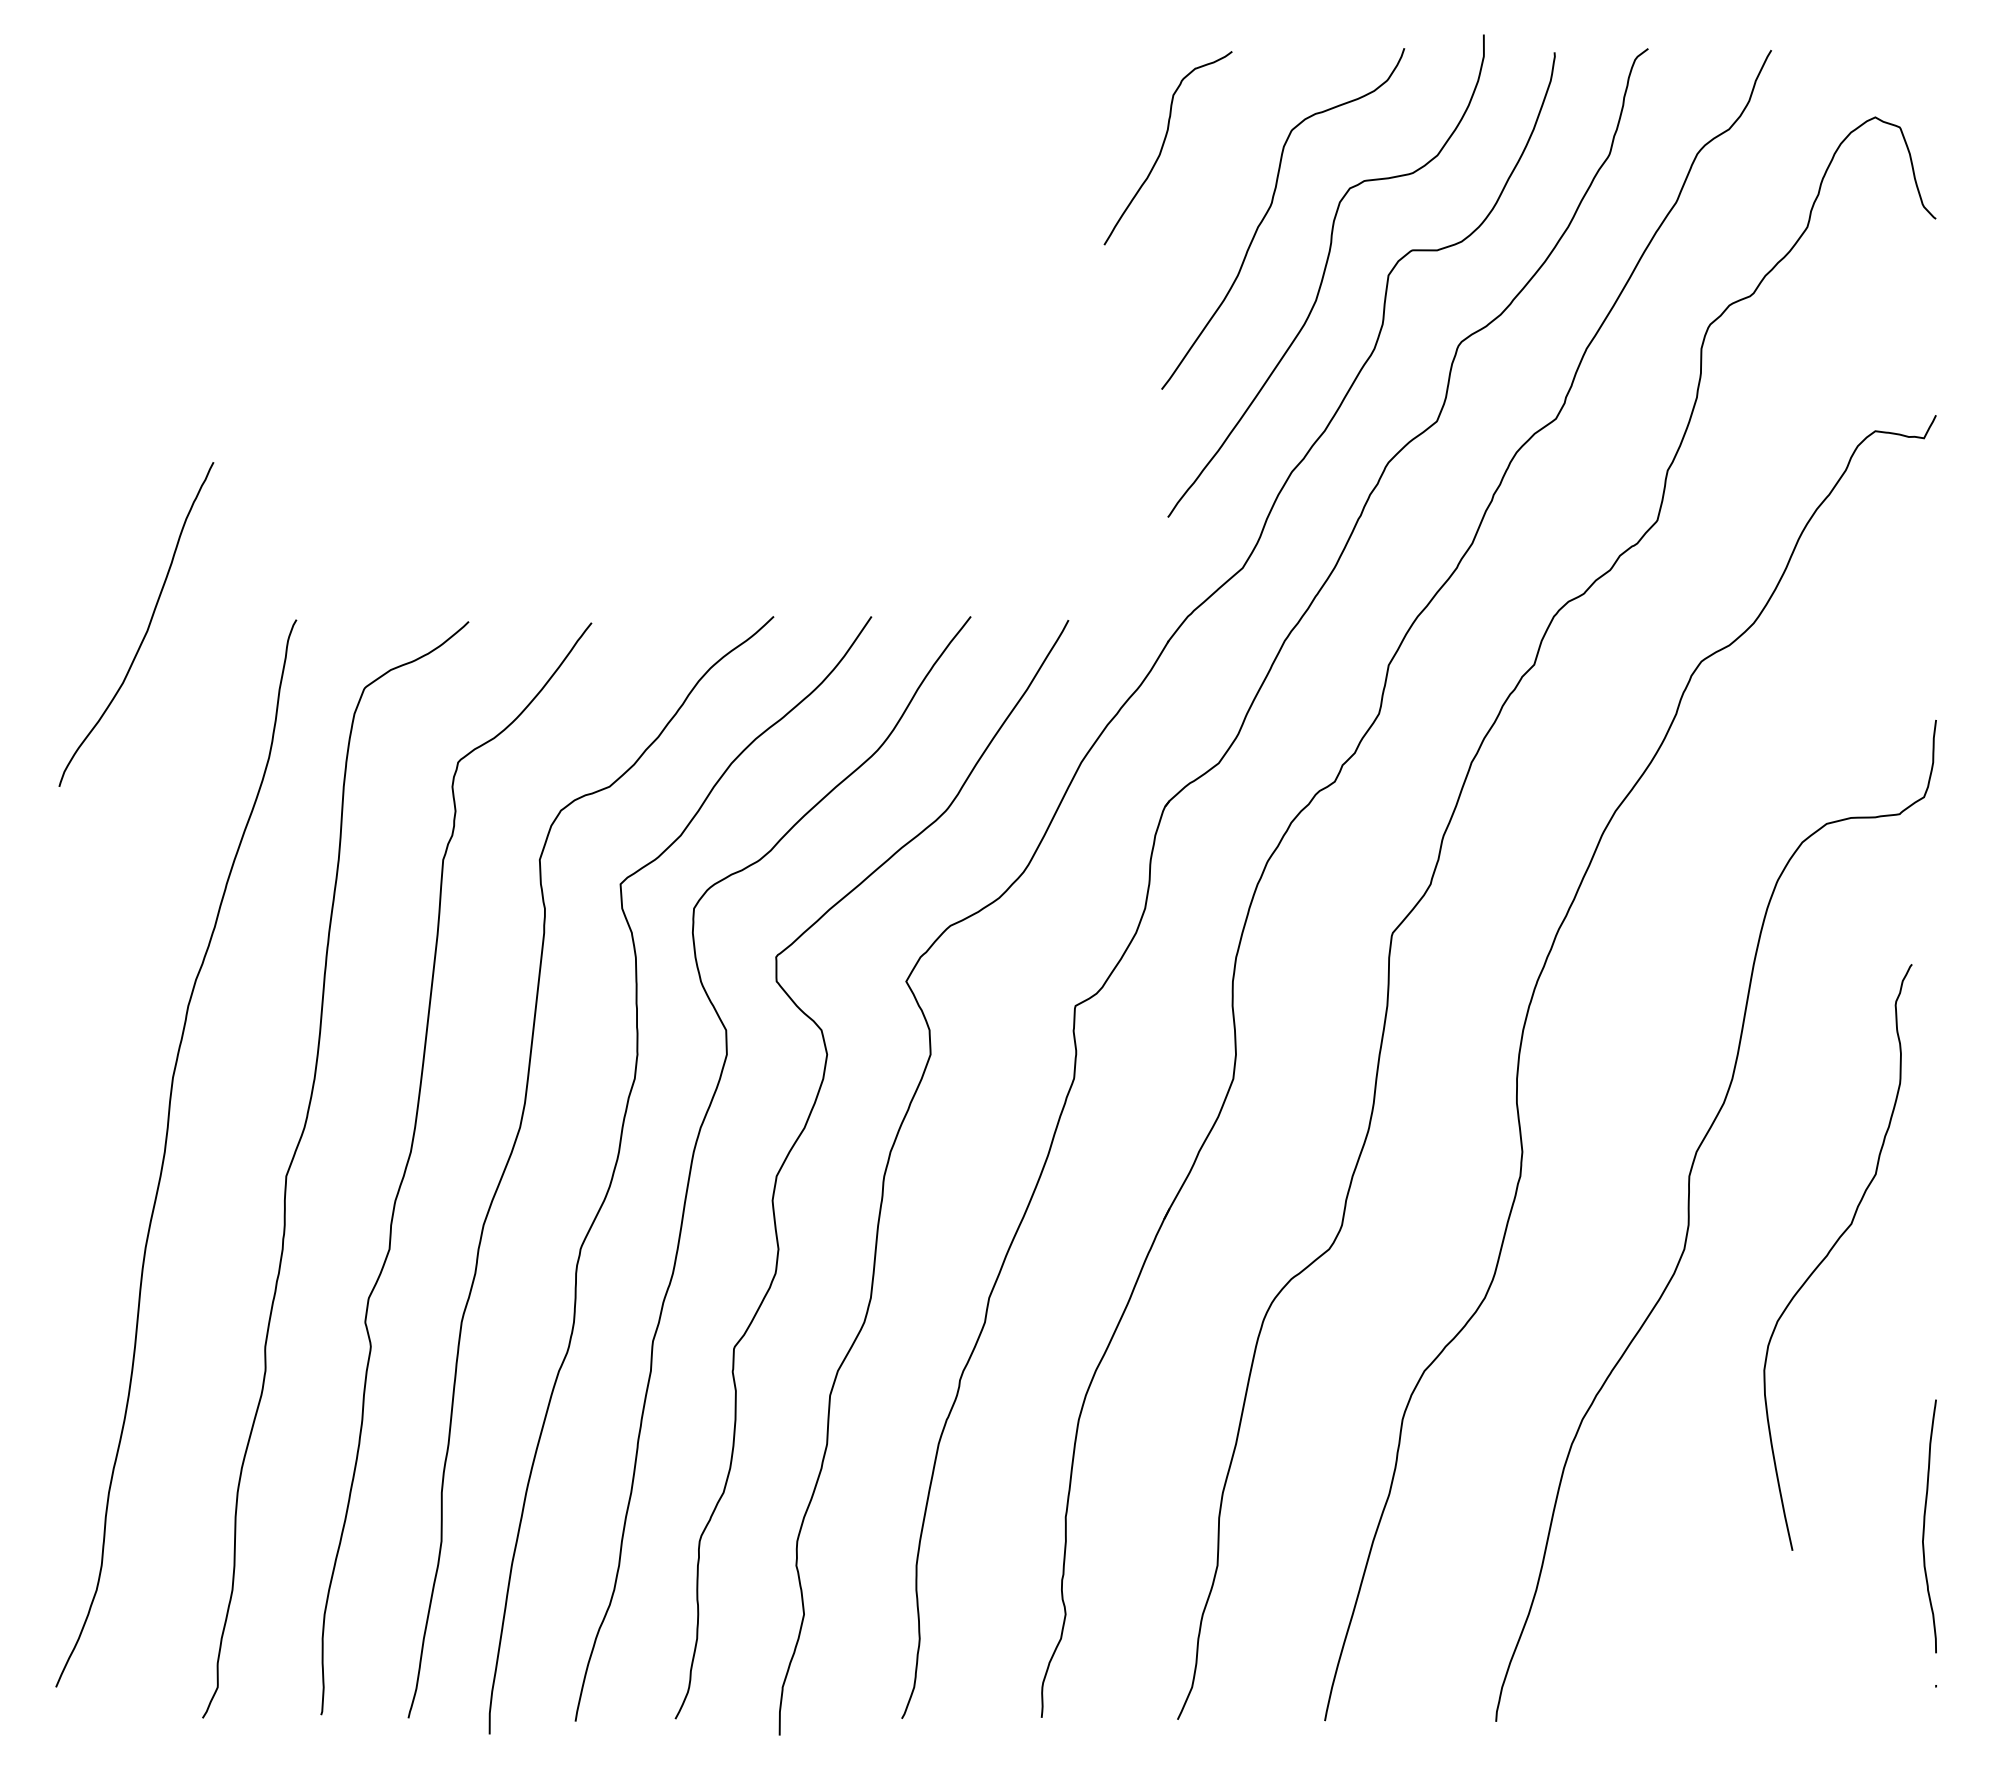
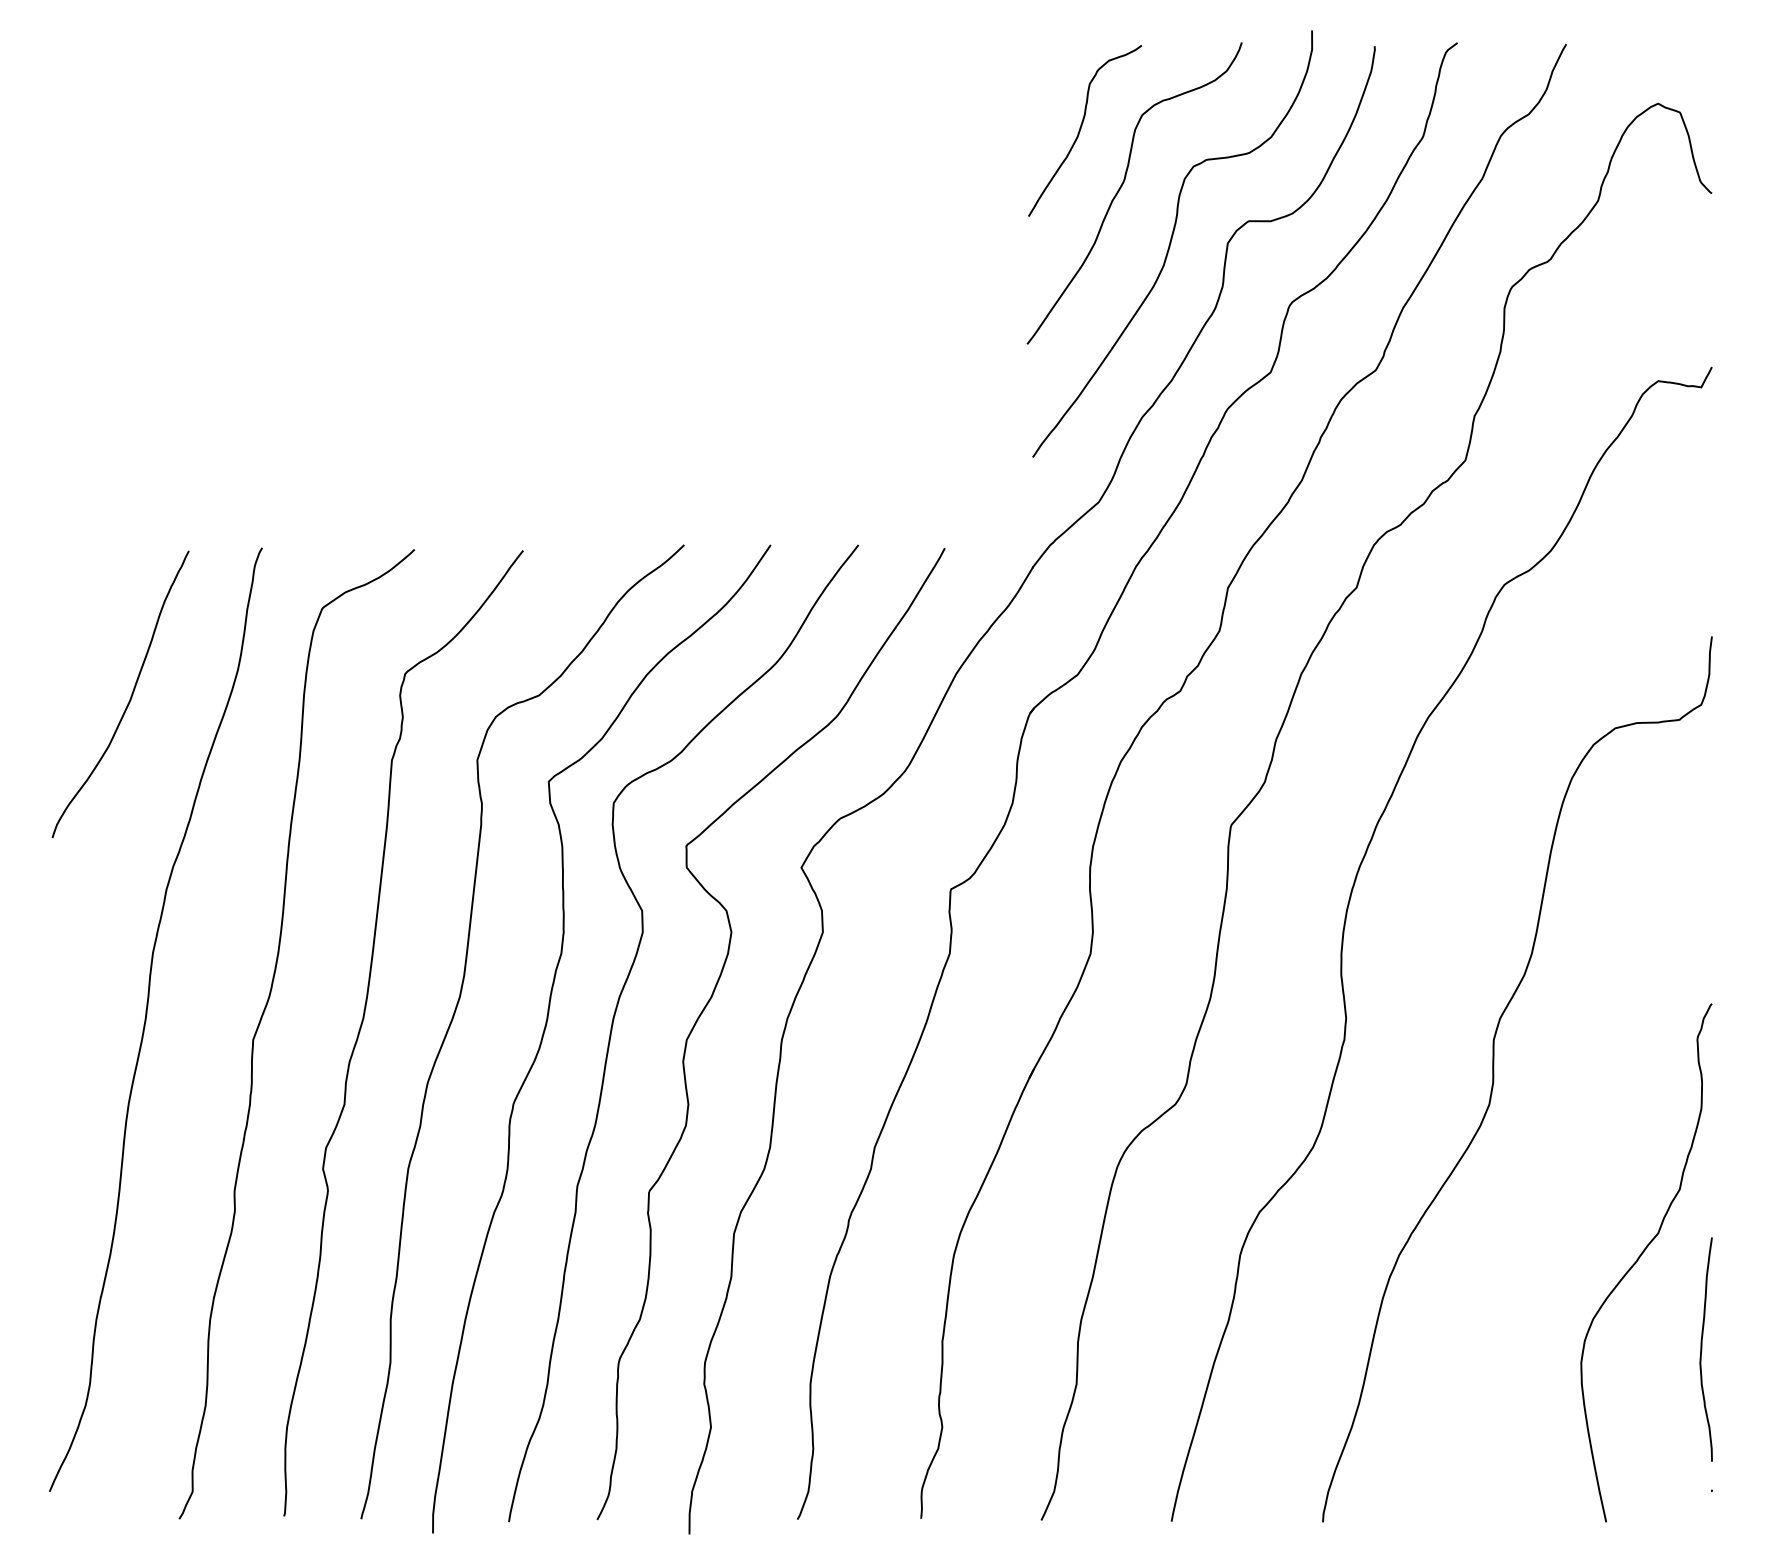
curve: (1163, 147) -> (1081, 130), moved
curve: (147, 627) -> (130, 697), moved
curve: (1830, 1252) -> (1639, 1258), moved

